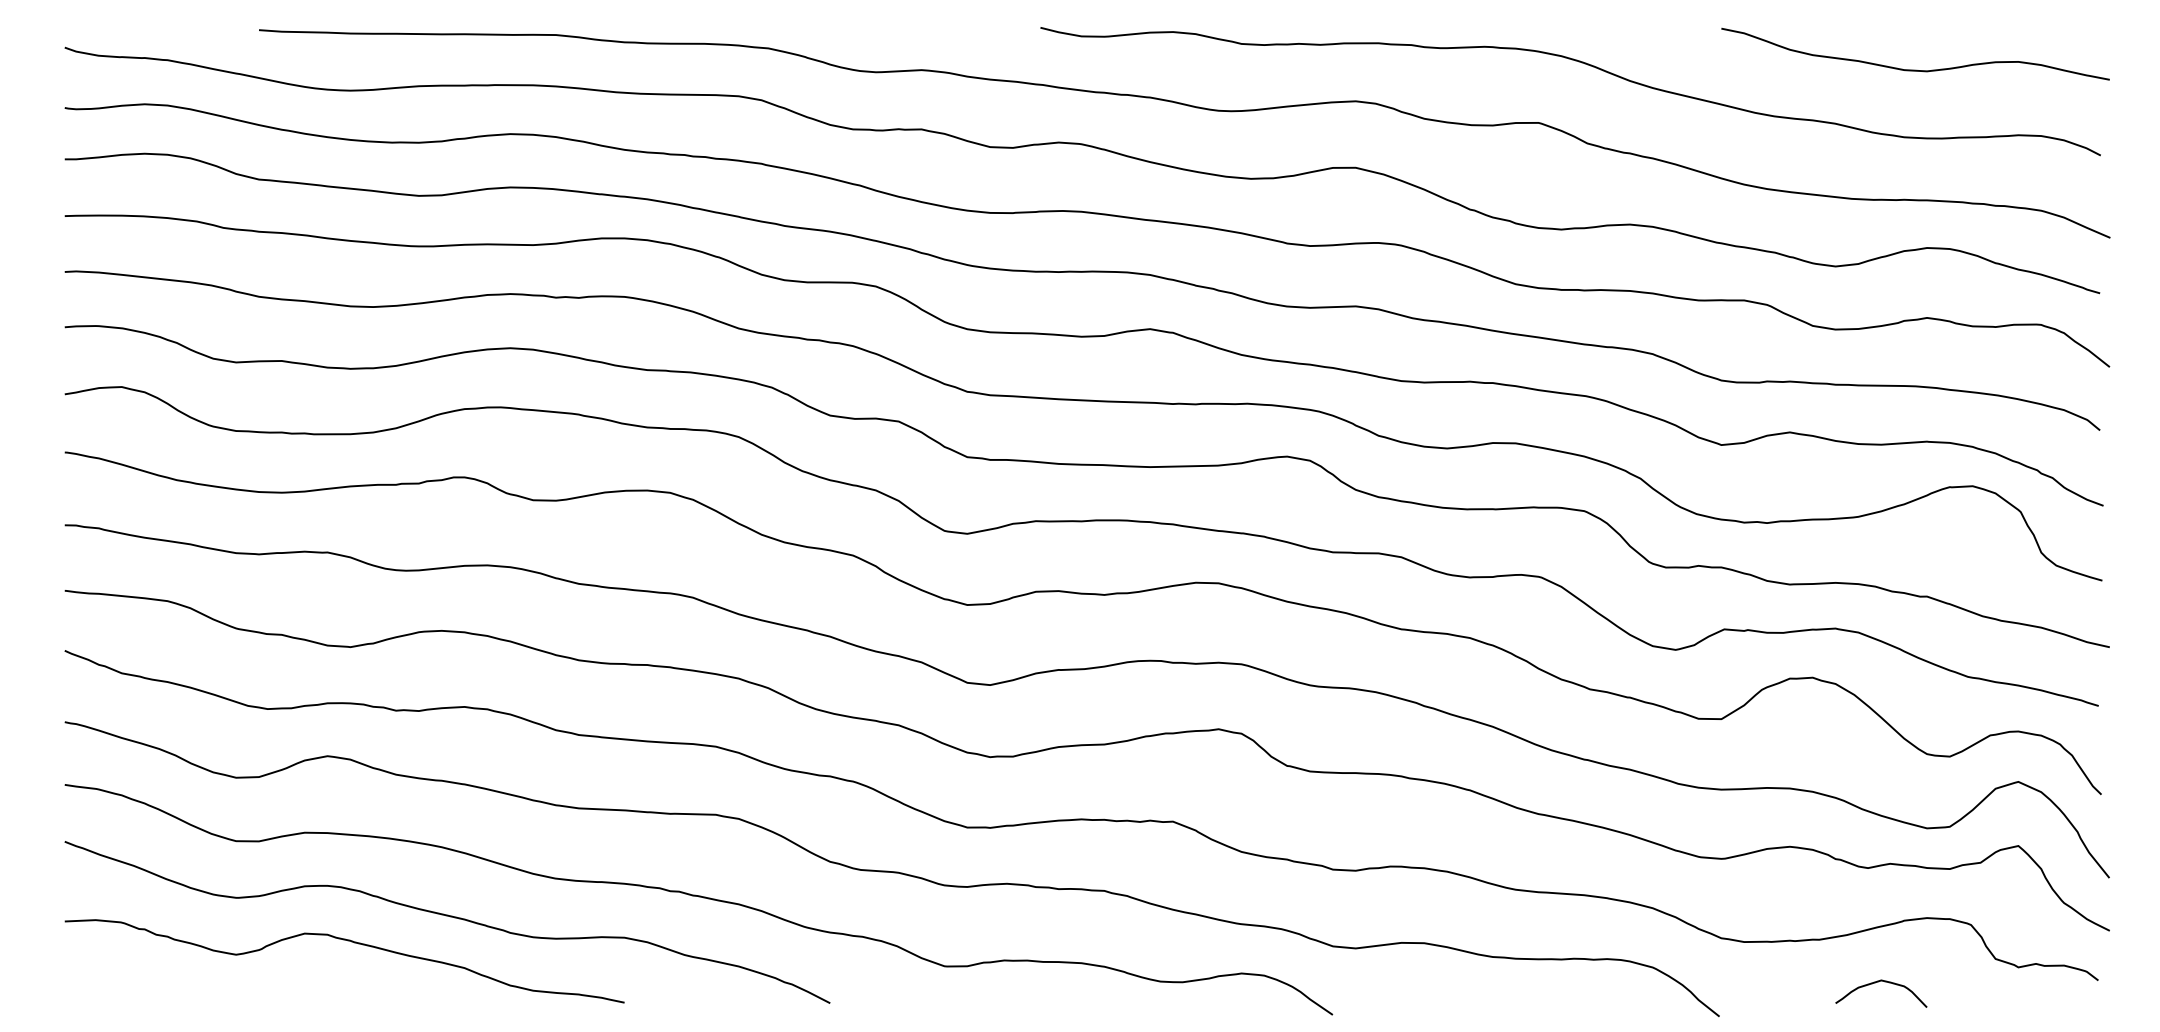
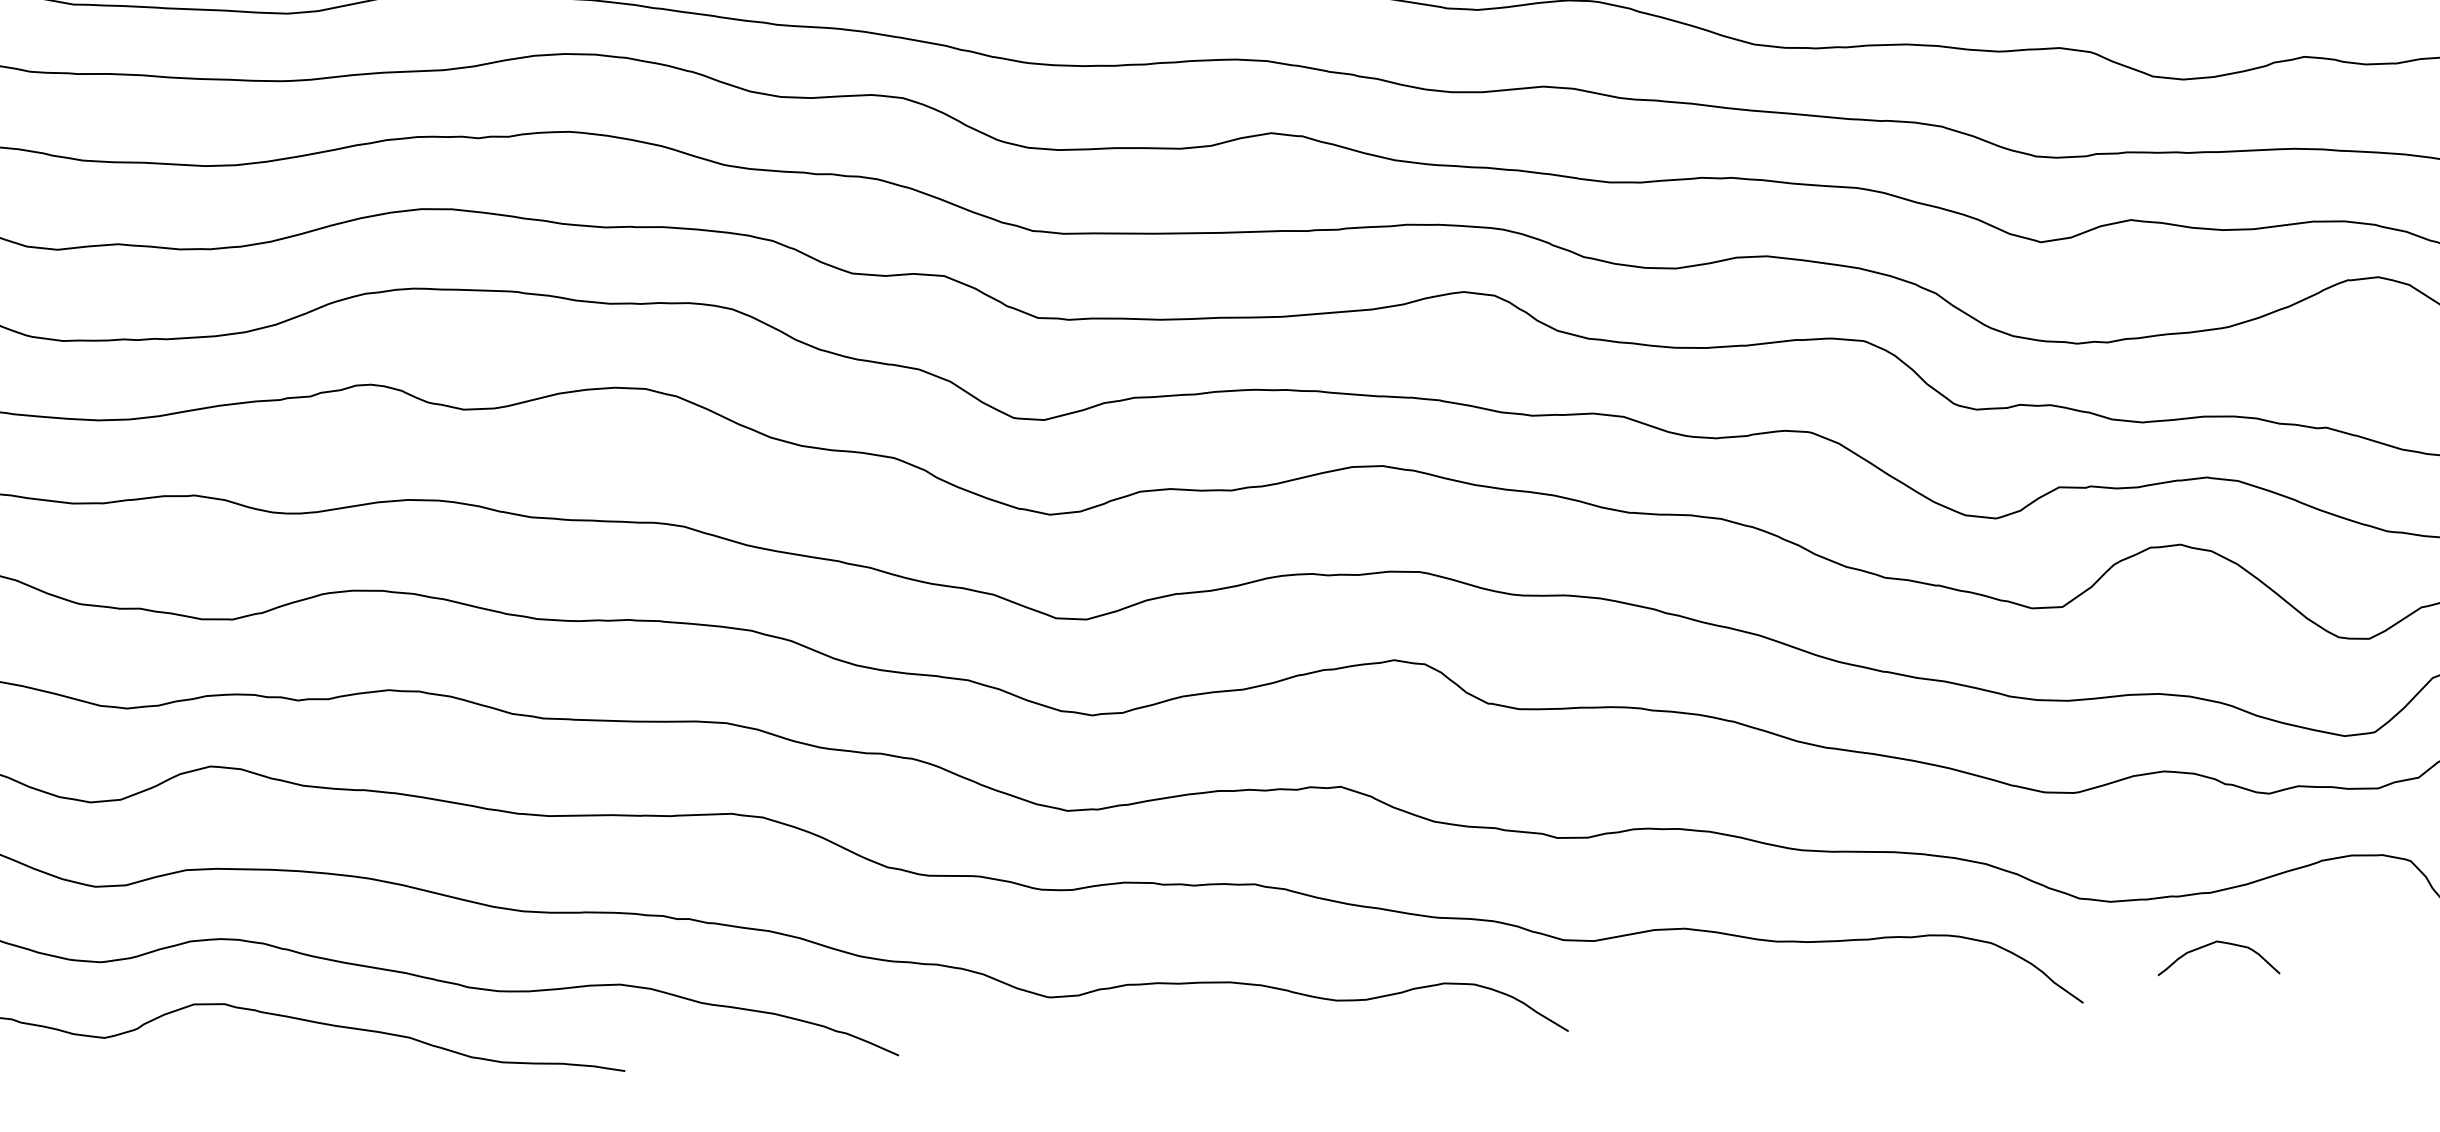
curve: (1878, 982) -> (2213, 944), moved

